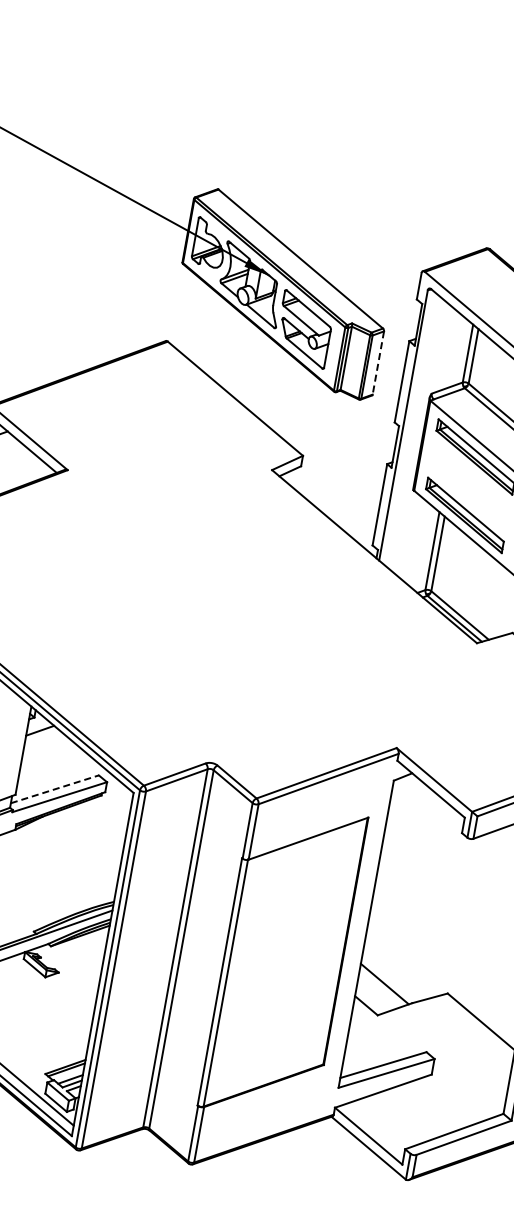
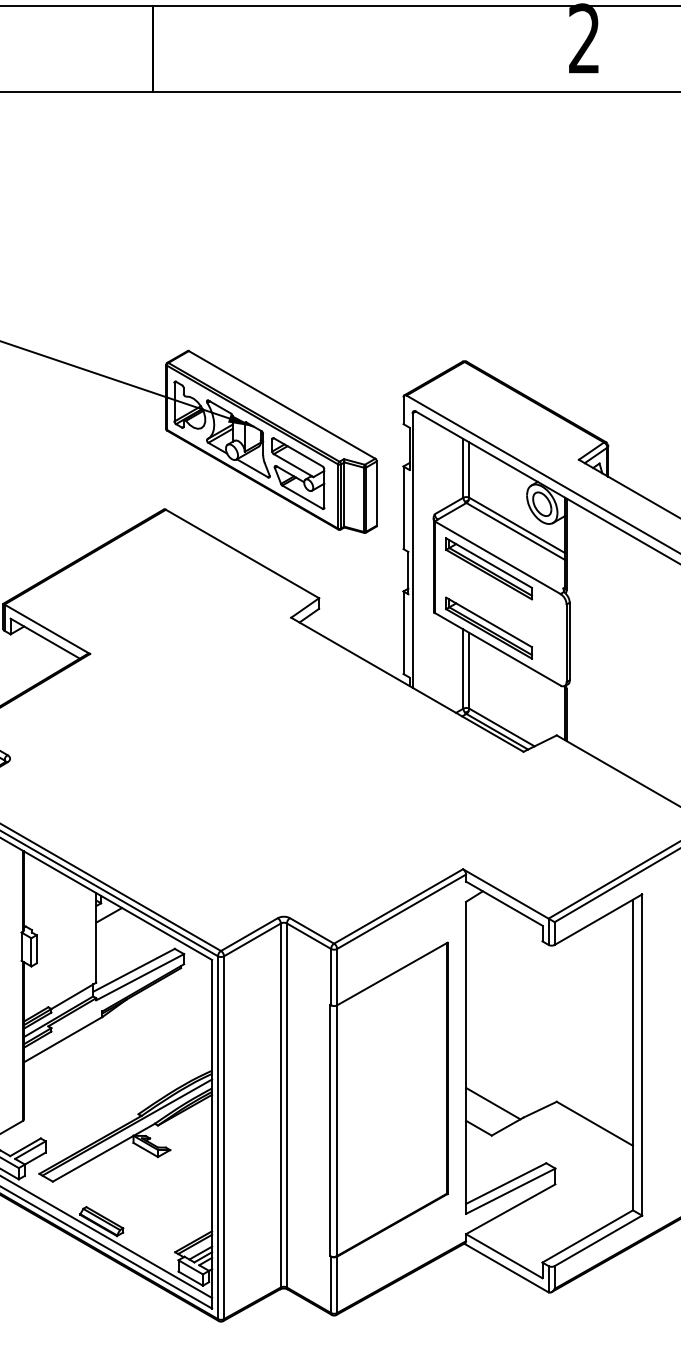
line: (377, 363) -> (376, 494), dashed -> solid
line: (55, 789) -> (134, 970), dashed -> solid

